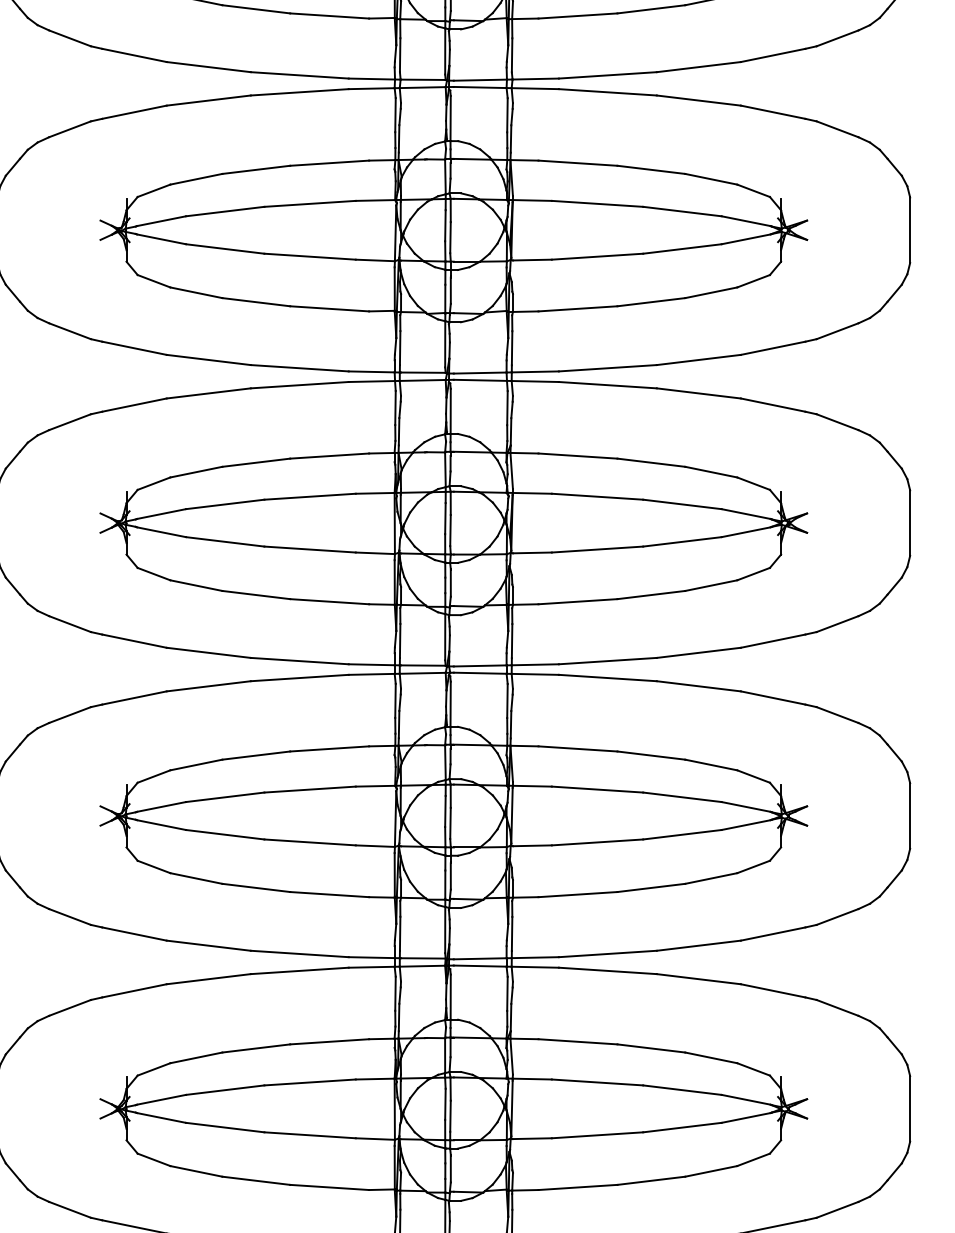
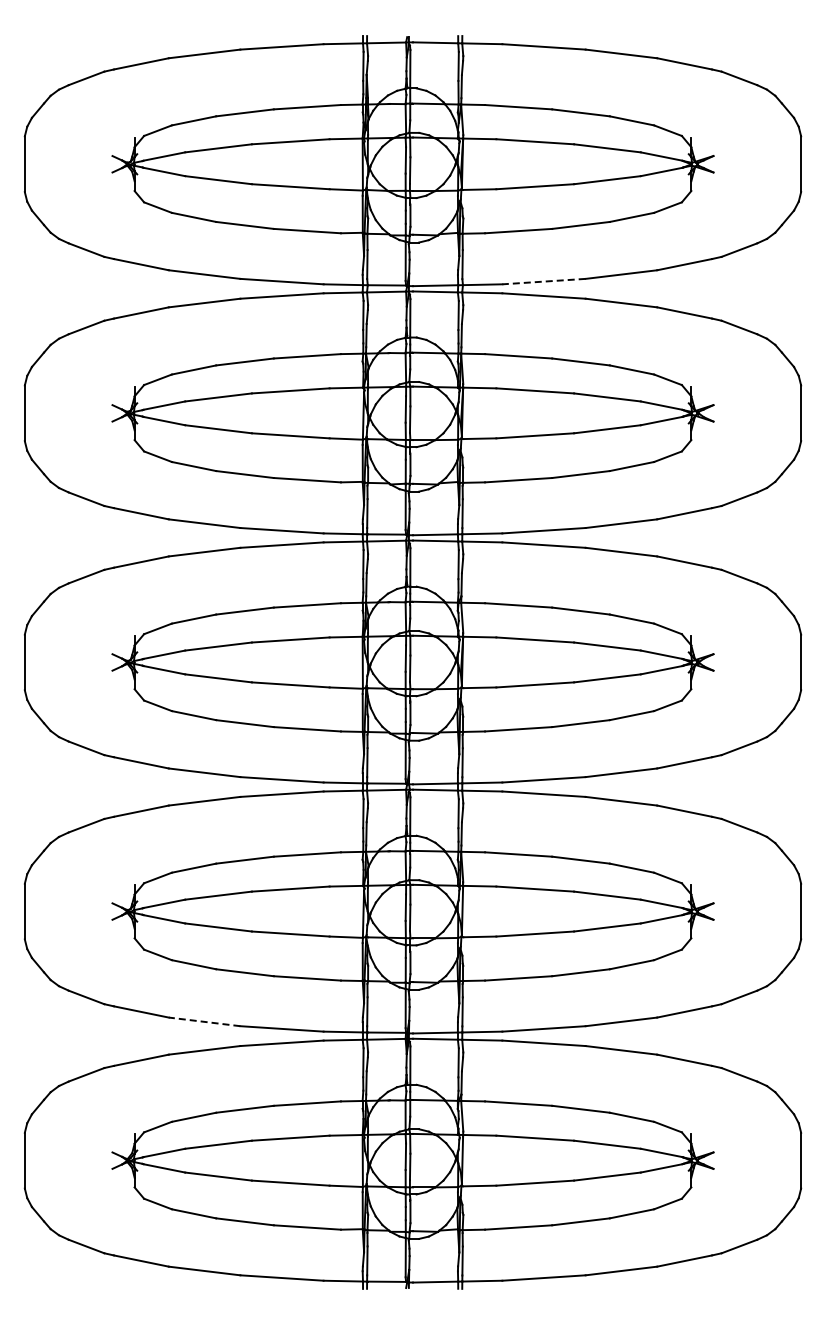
line: (608, 75) -> (544, 281), solid -> dashed
line: (208, 945) -> (204, 1021), solid -> dashed

